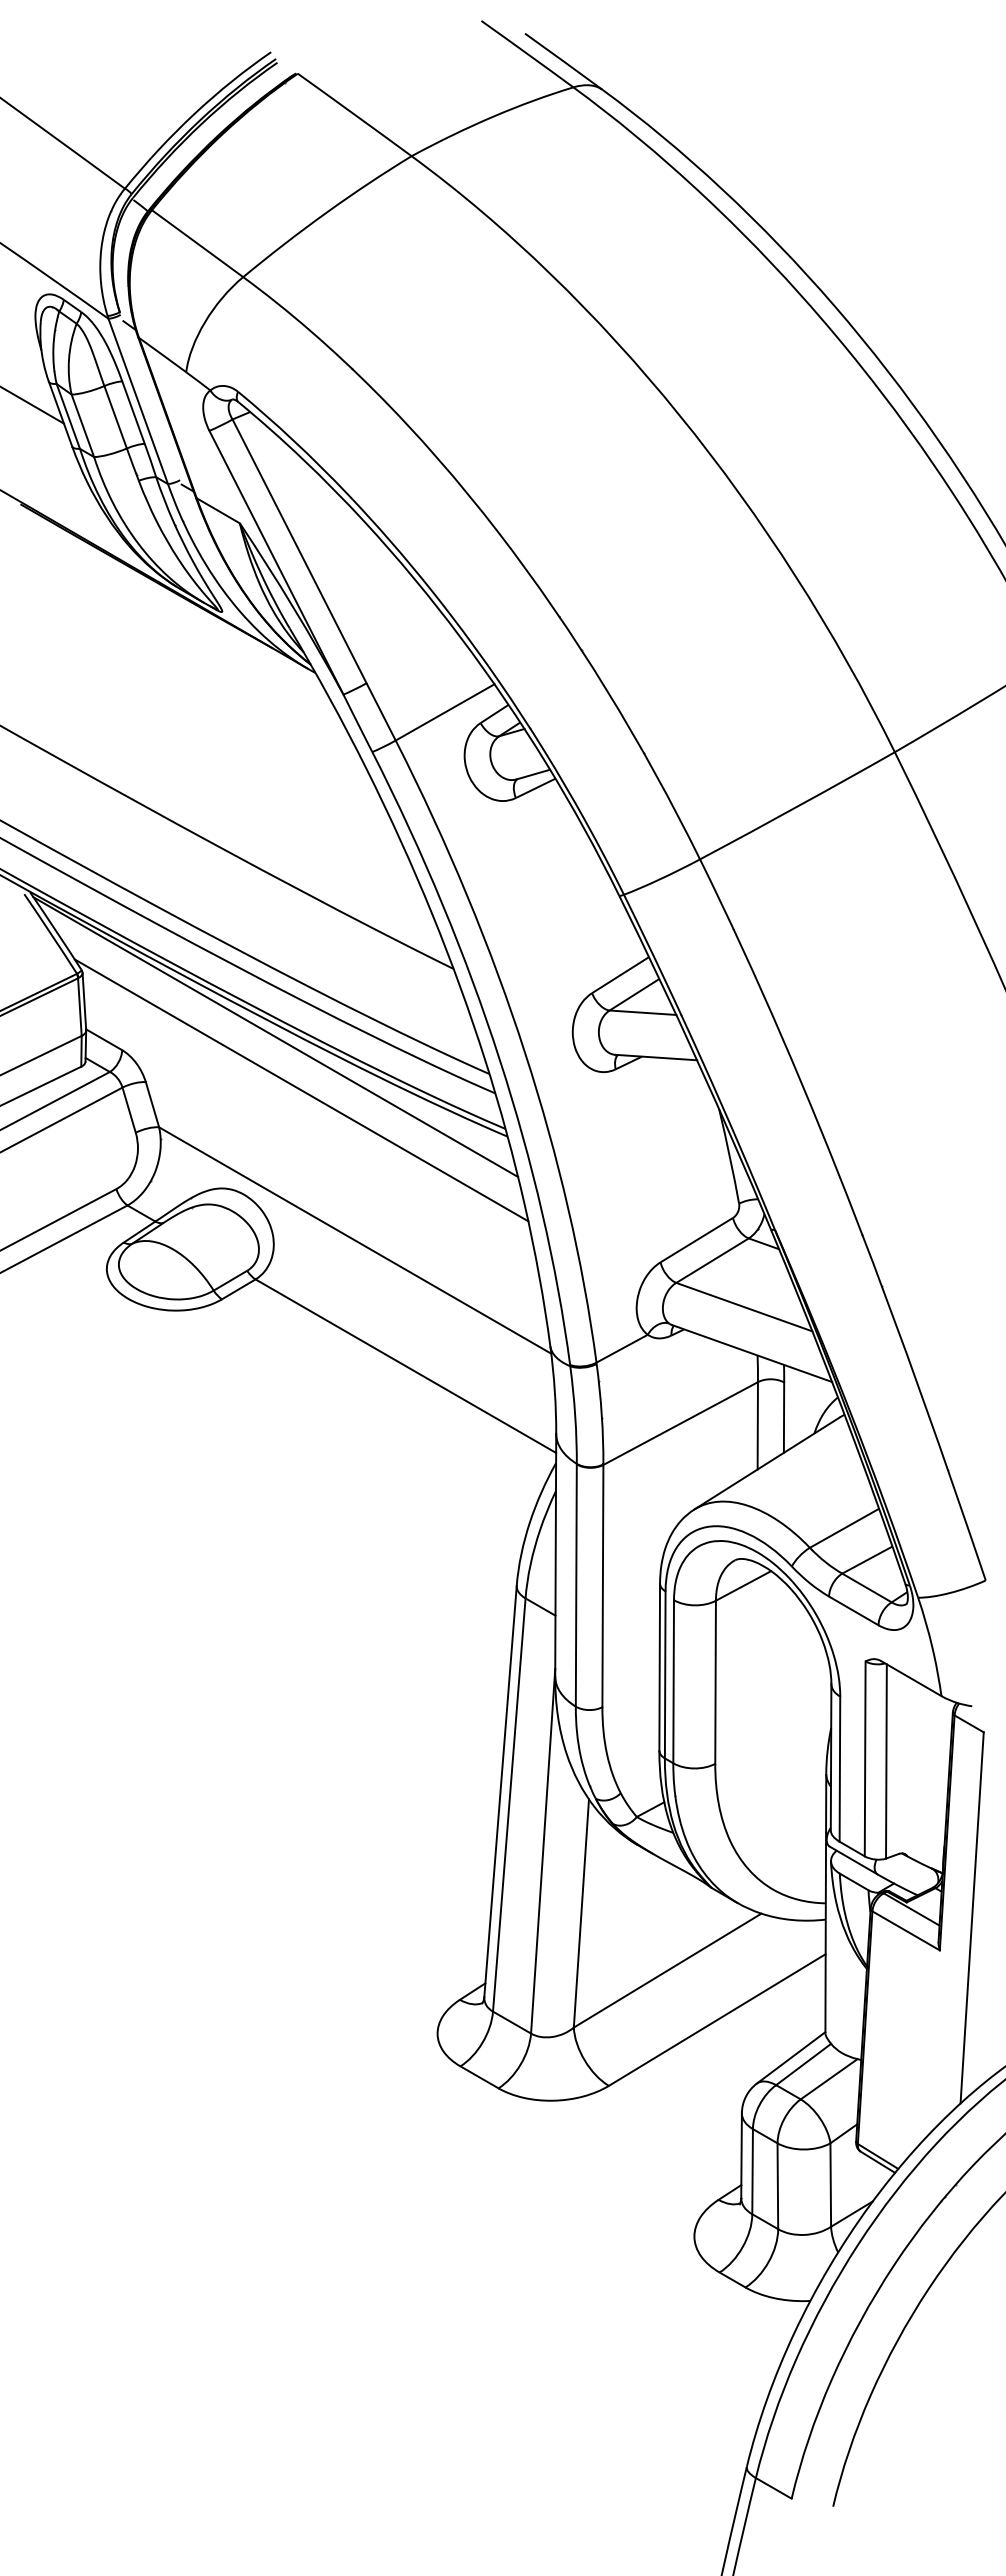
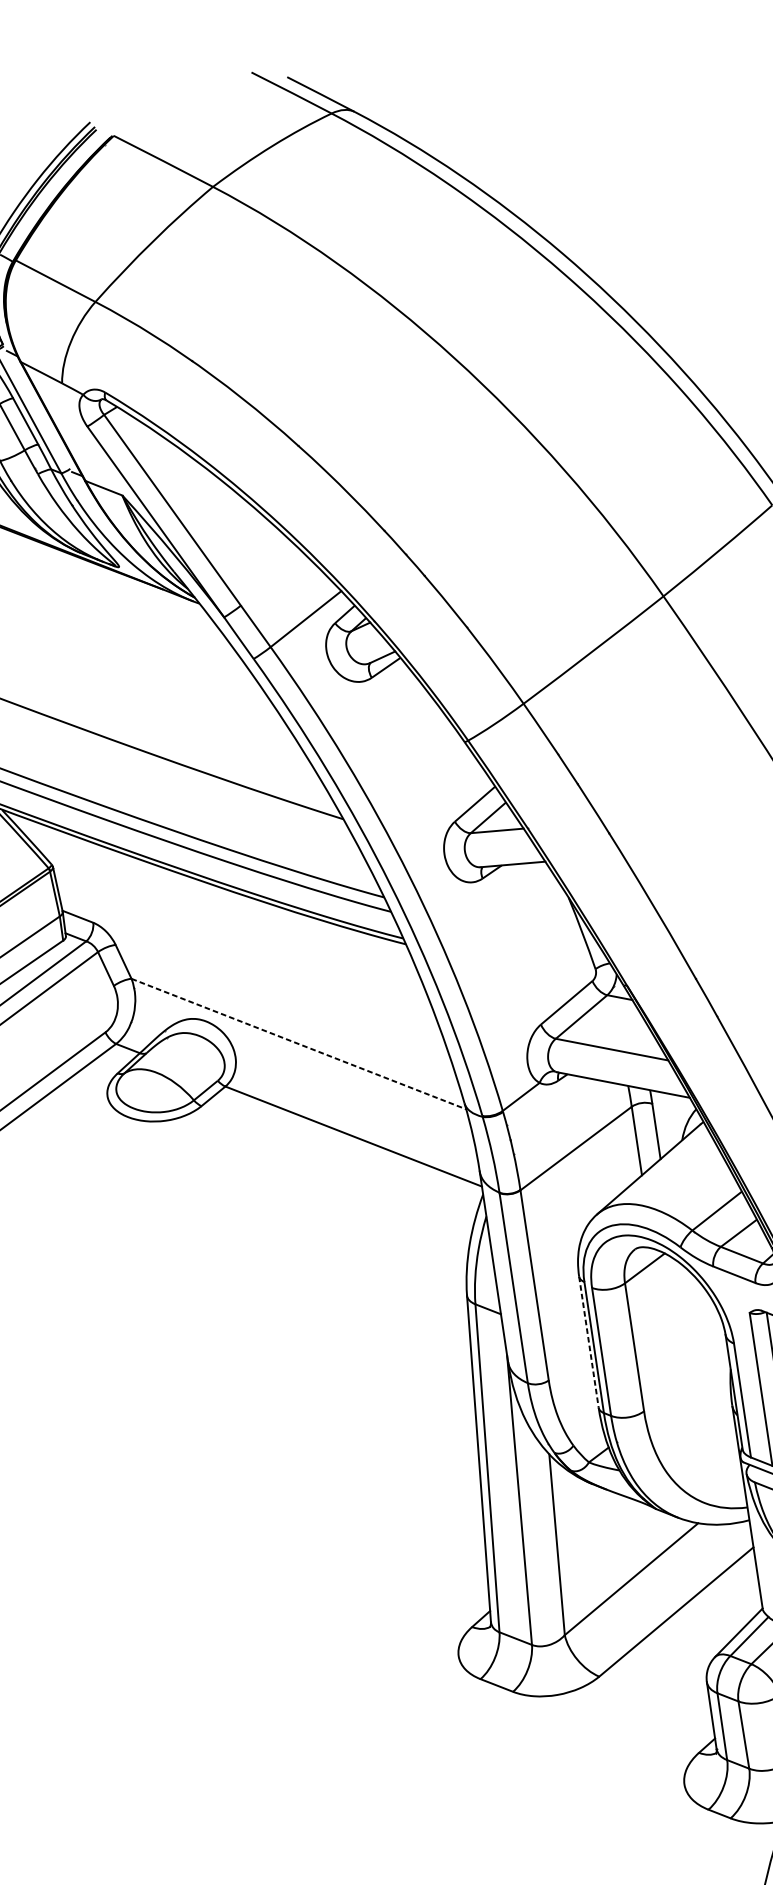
line: (275, 1037) -> (212, 894), removed
line: (301, 1090) -> (238, 932), removed
line: (355, 1240) -> (299, 1044), solid -> dashed
line: (659, 1667) -> (588, 1342), solid -> dashed

